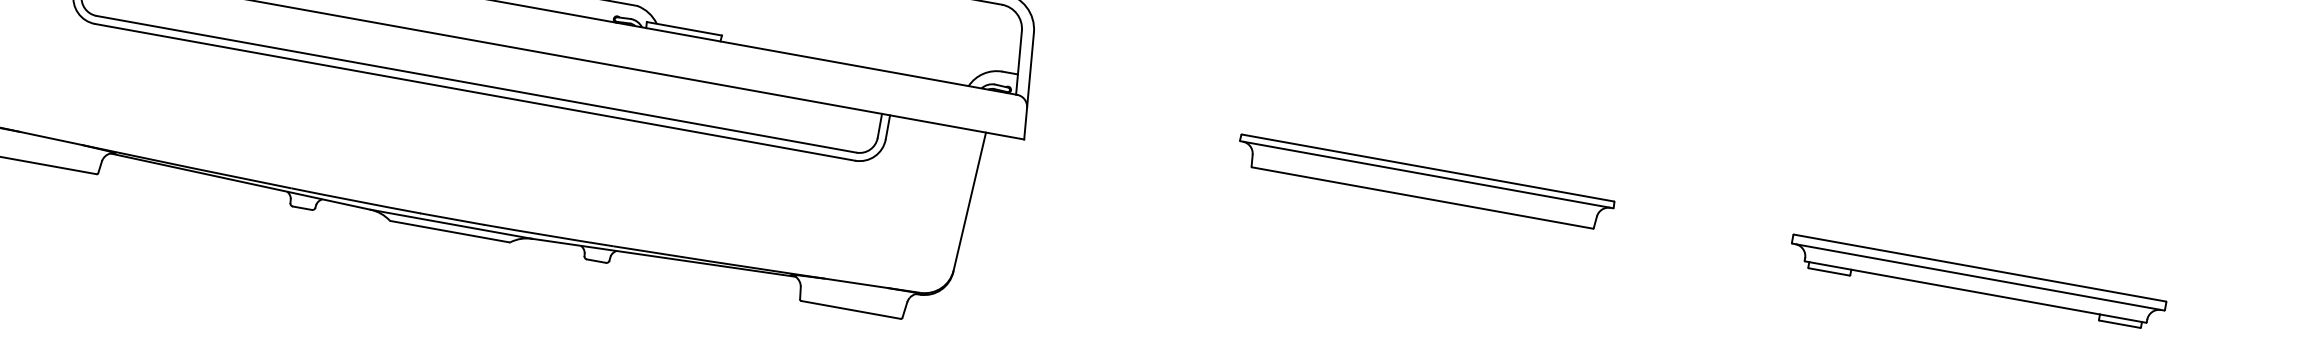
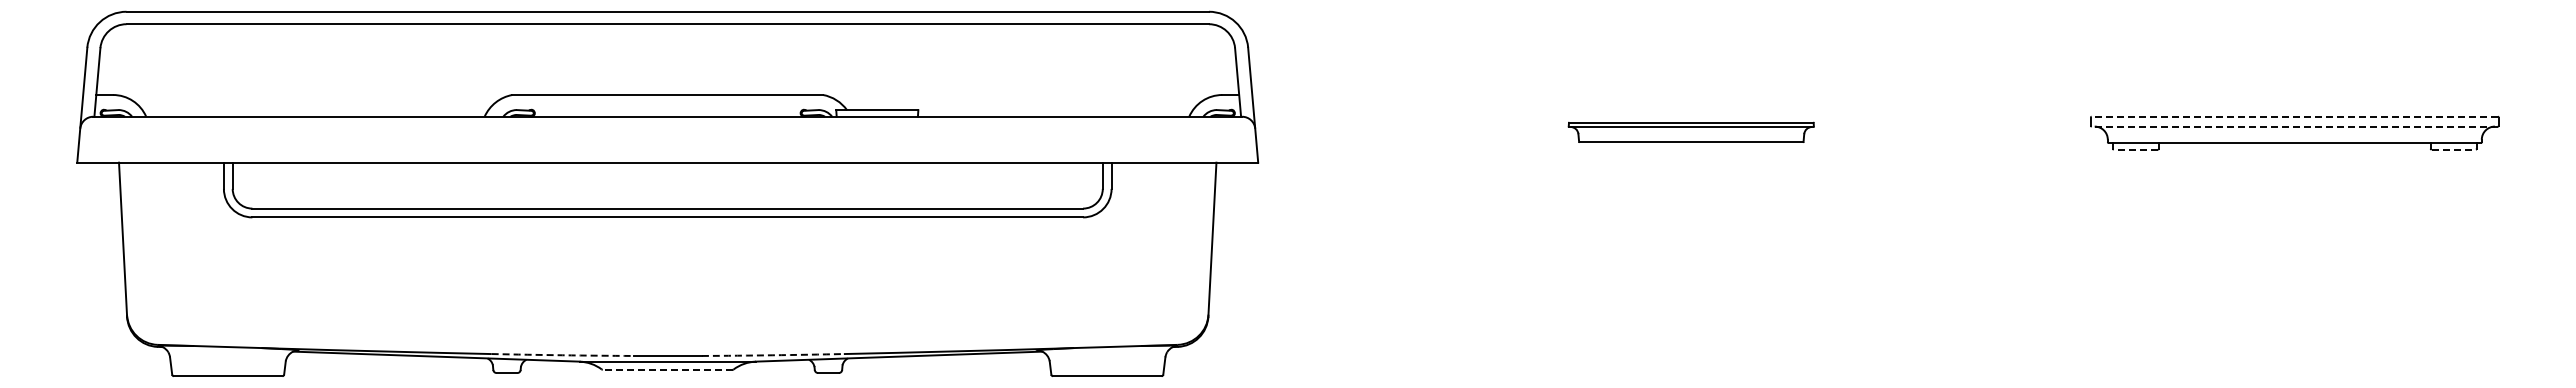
part: (1425, 183) -> (1691, 132), size x0.6
arc: (356, 201) -> (562, 355), solid -> dashed
line: (449, 231) -> (667, 369), solid -> dashed
arc: (548, 235) -> (772, 355), solid -> dashed
line: (1979, 267) -> (2294, 116), solid -> dashed
line: (1828, 271) -> (2135, 149), solid -> dashed
line: (1978, 276) -> (2294, 126), solid -> dashed
line: (2120, 324) -> (2454, 149), solid -> dashed

